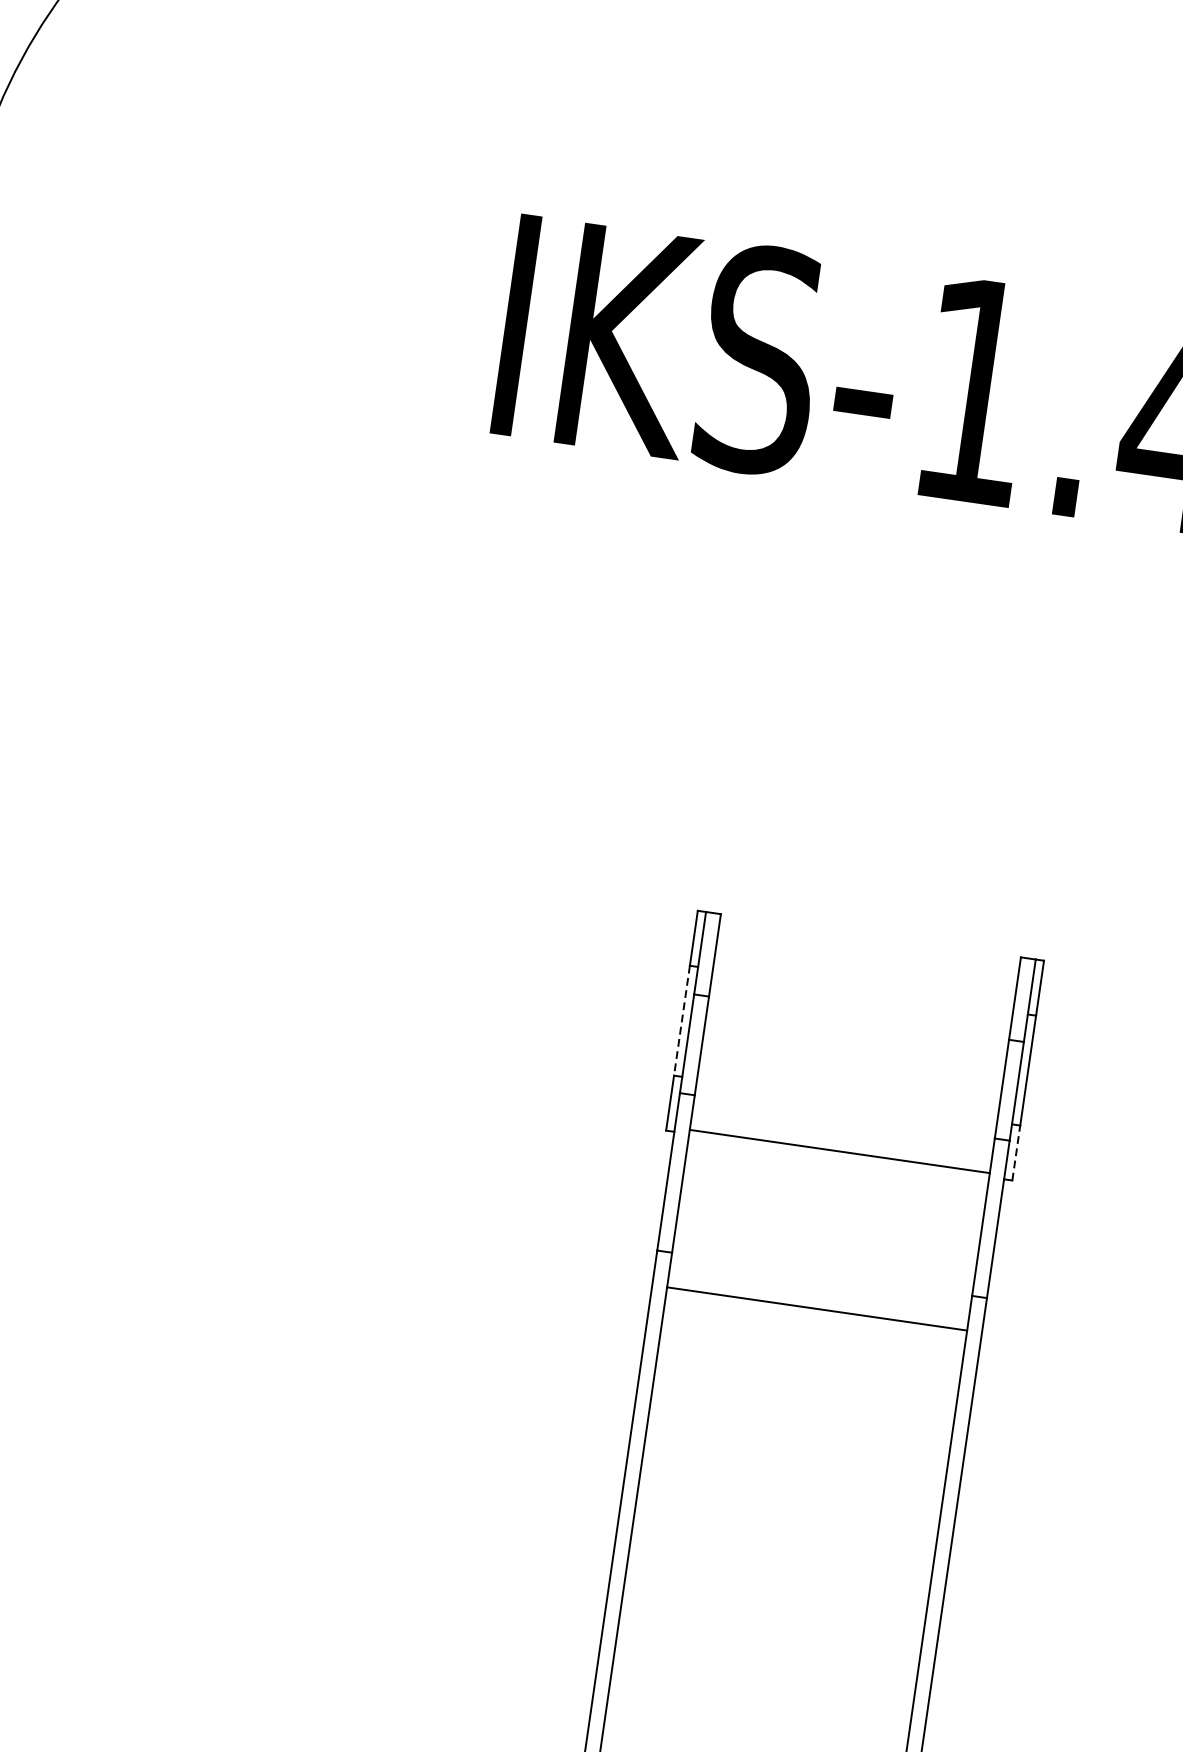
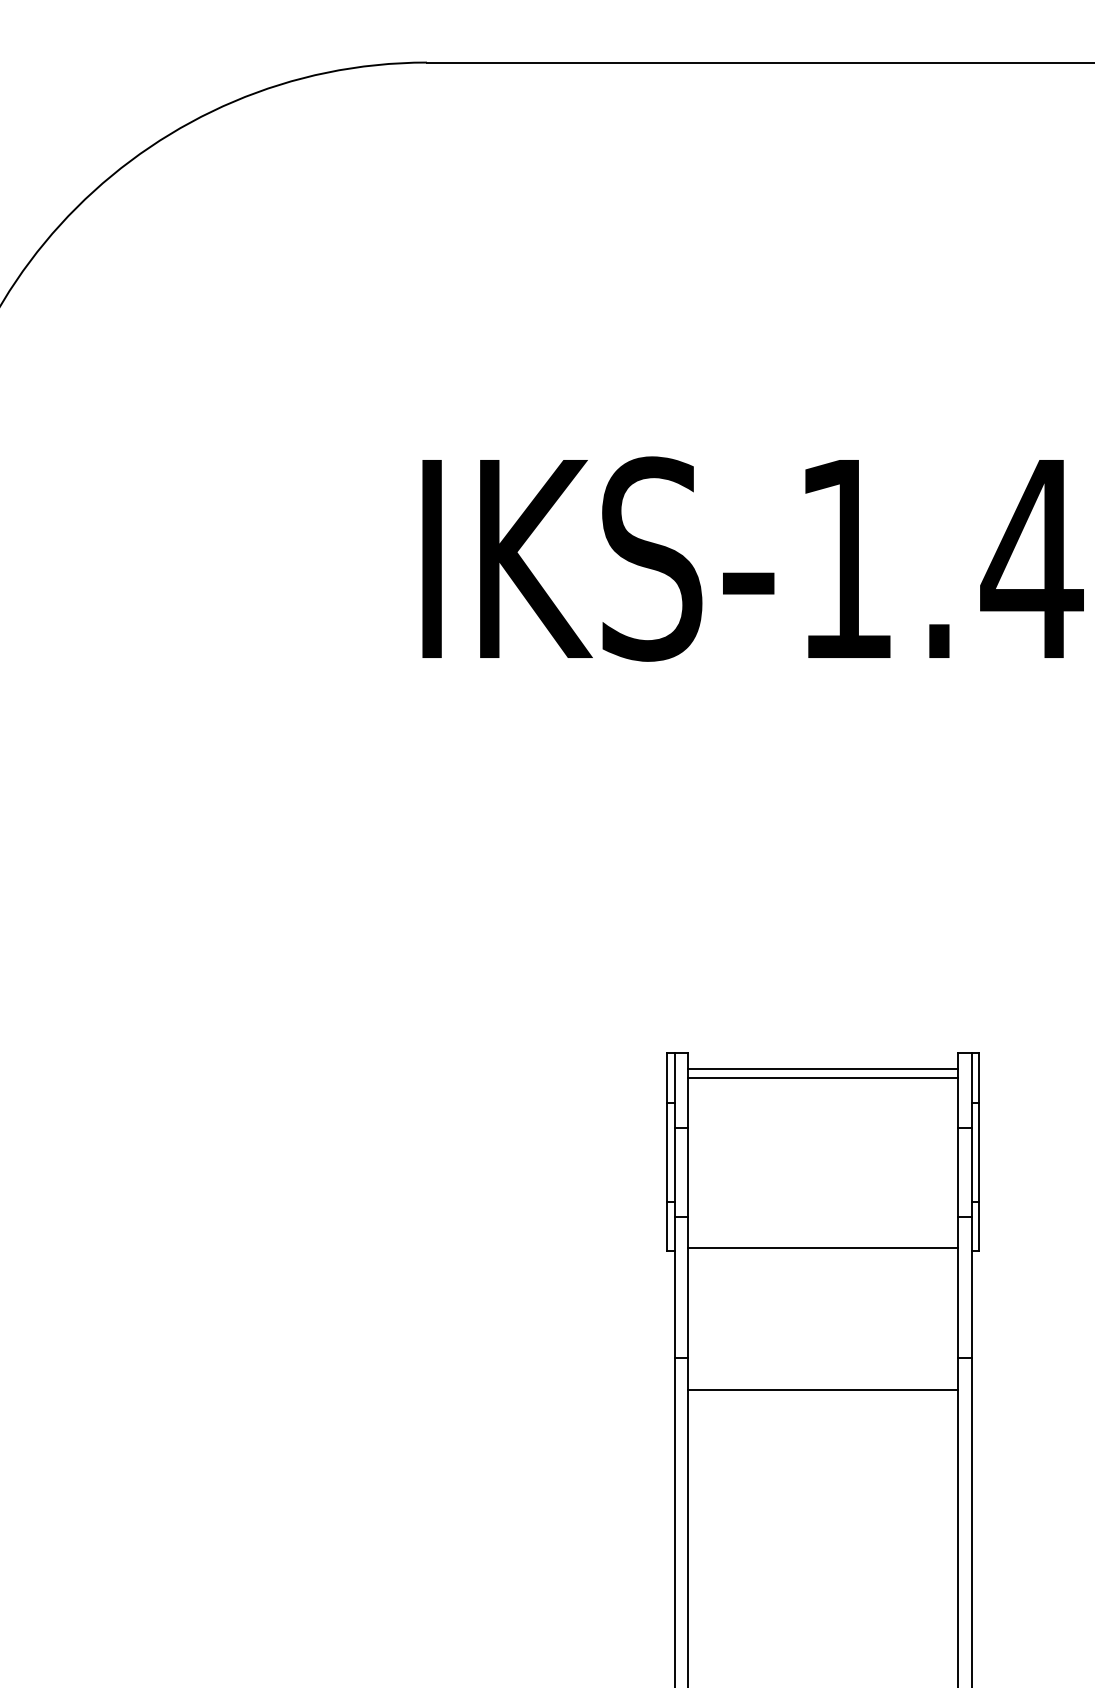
line: (867, 952) -> (822, 1068), added
line: (866, 963) -> (822, 1078), added
line: (682, 1020) -> (667, 1152), dashed -> solid
line: (1016, 1152) -> (979, 1226), dashed -> solid

